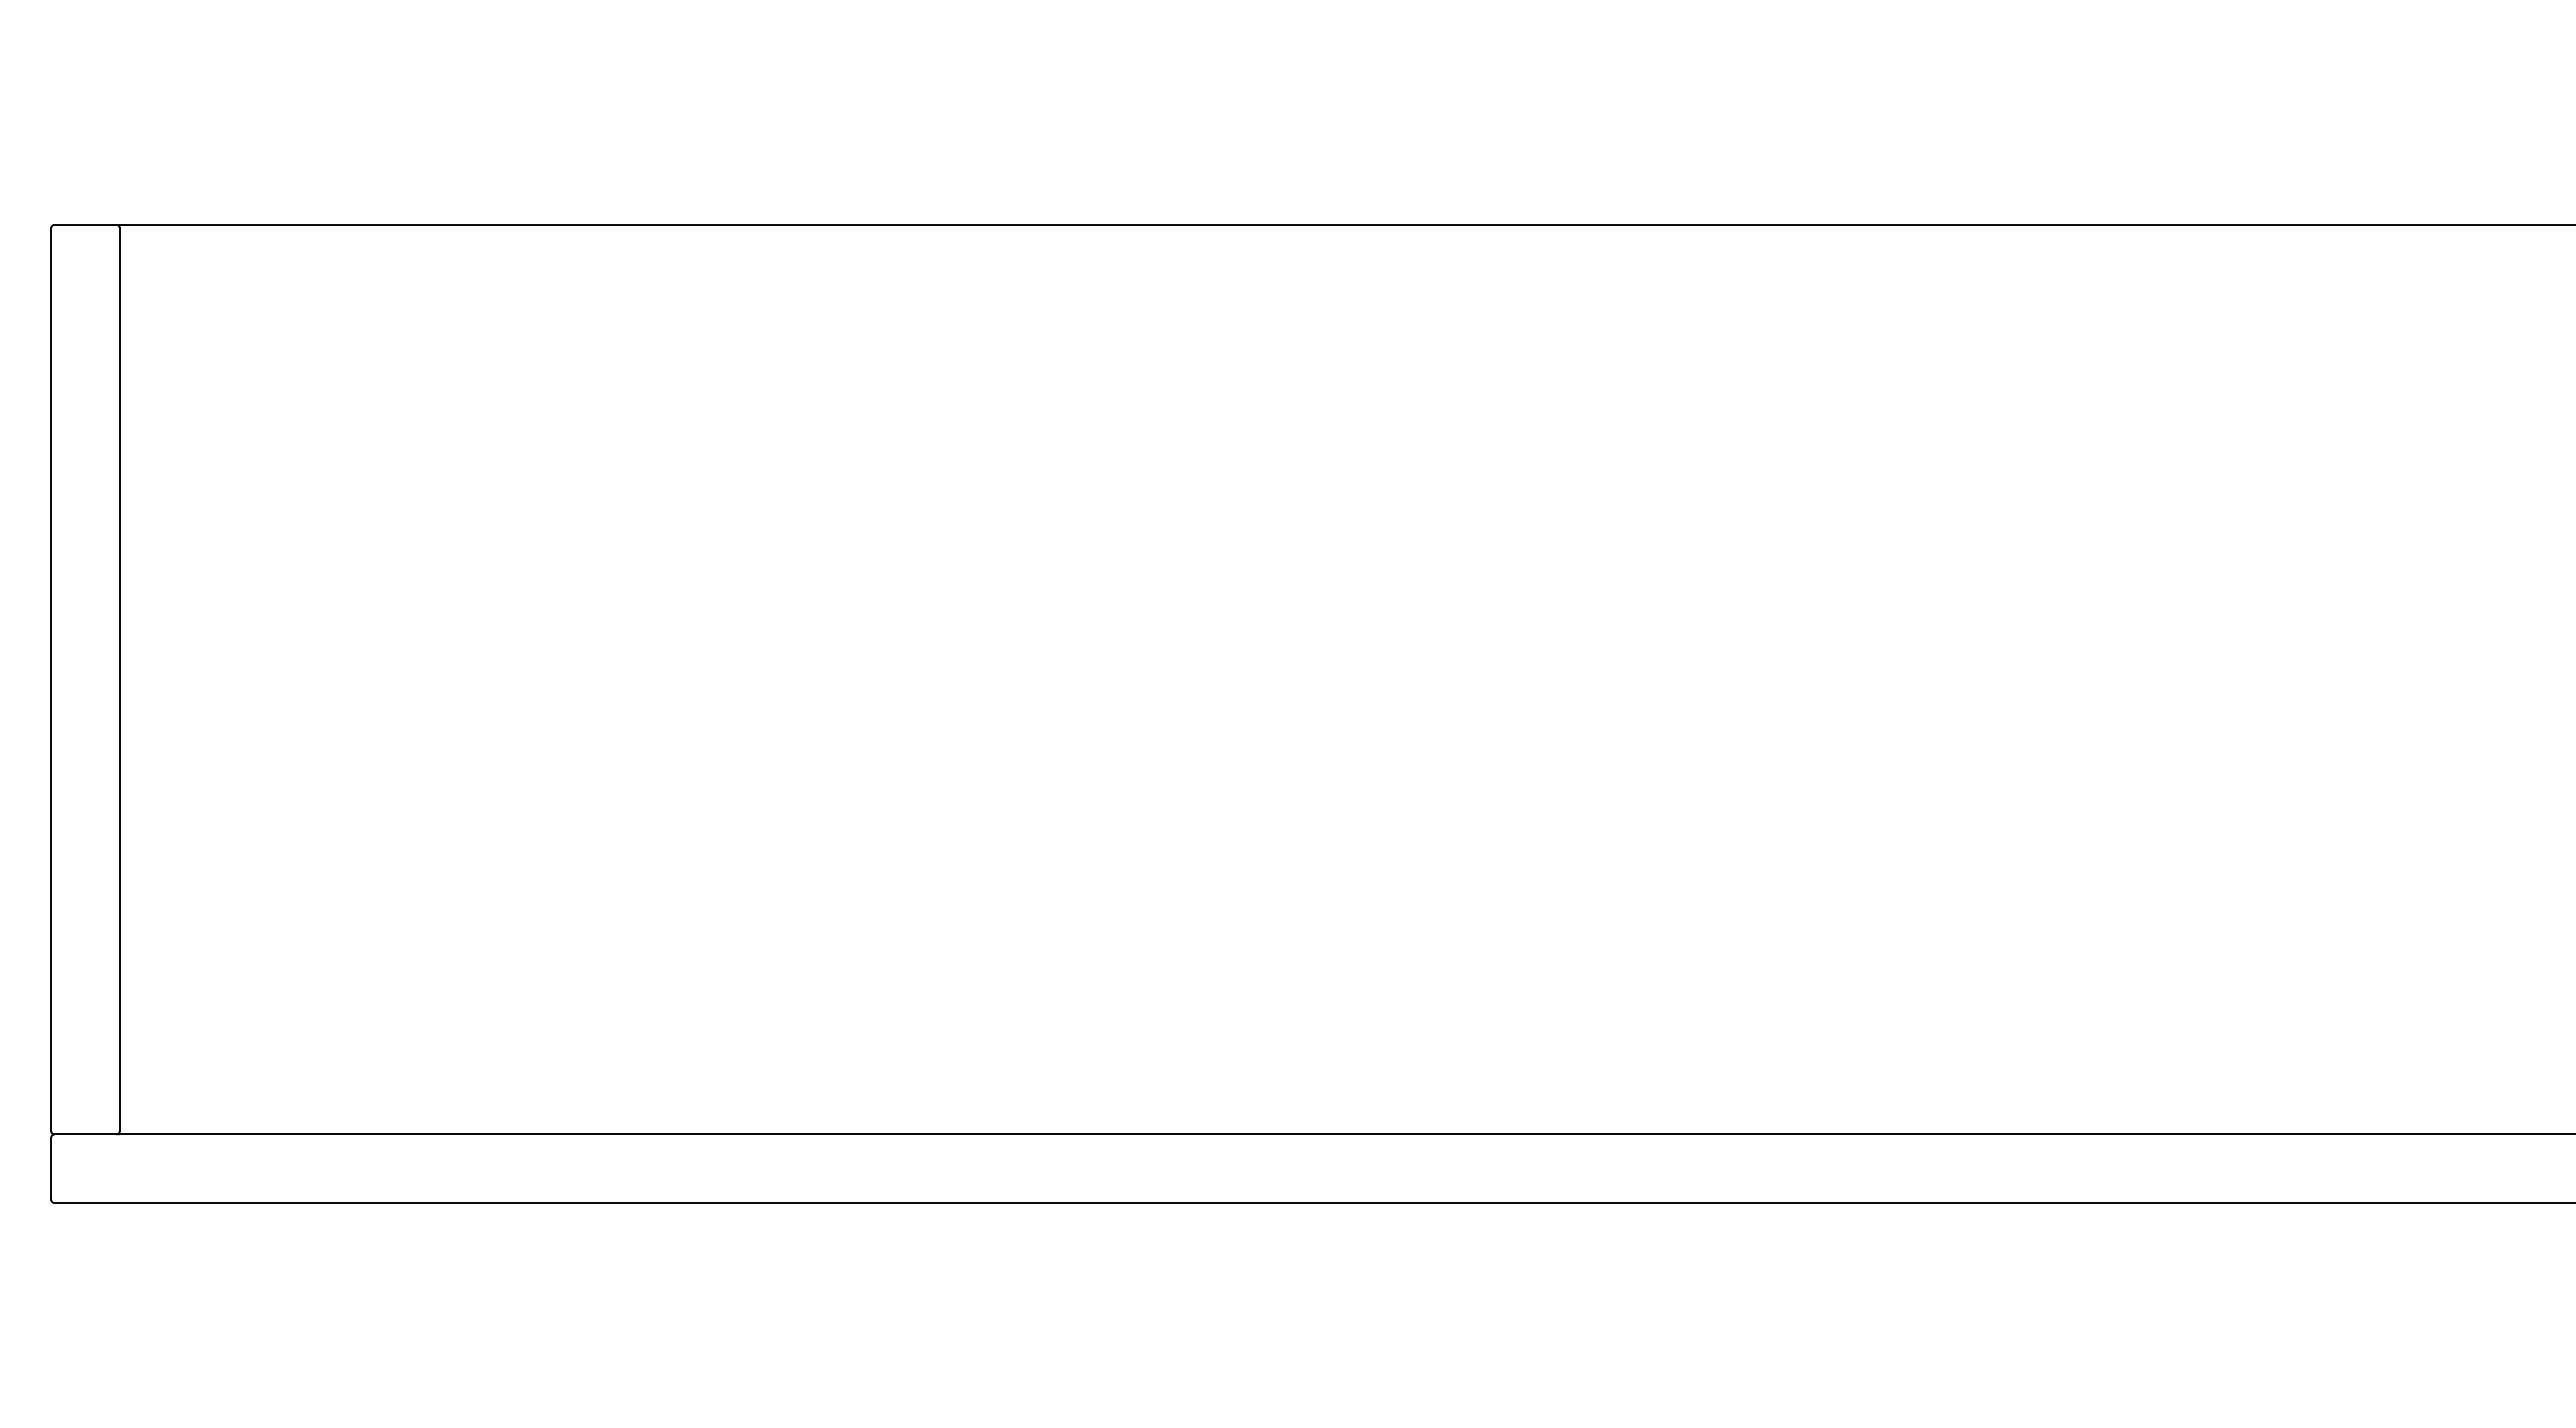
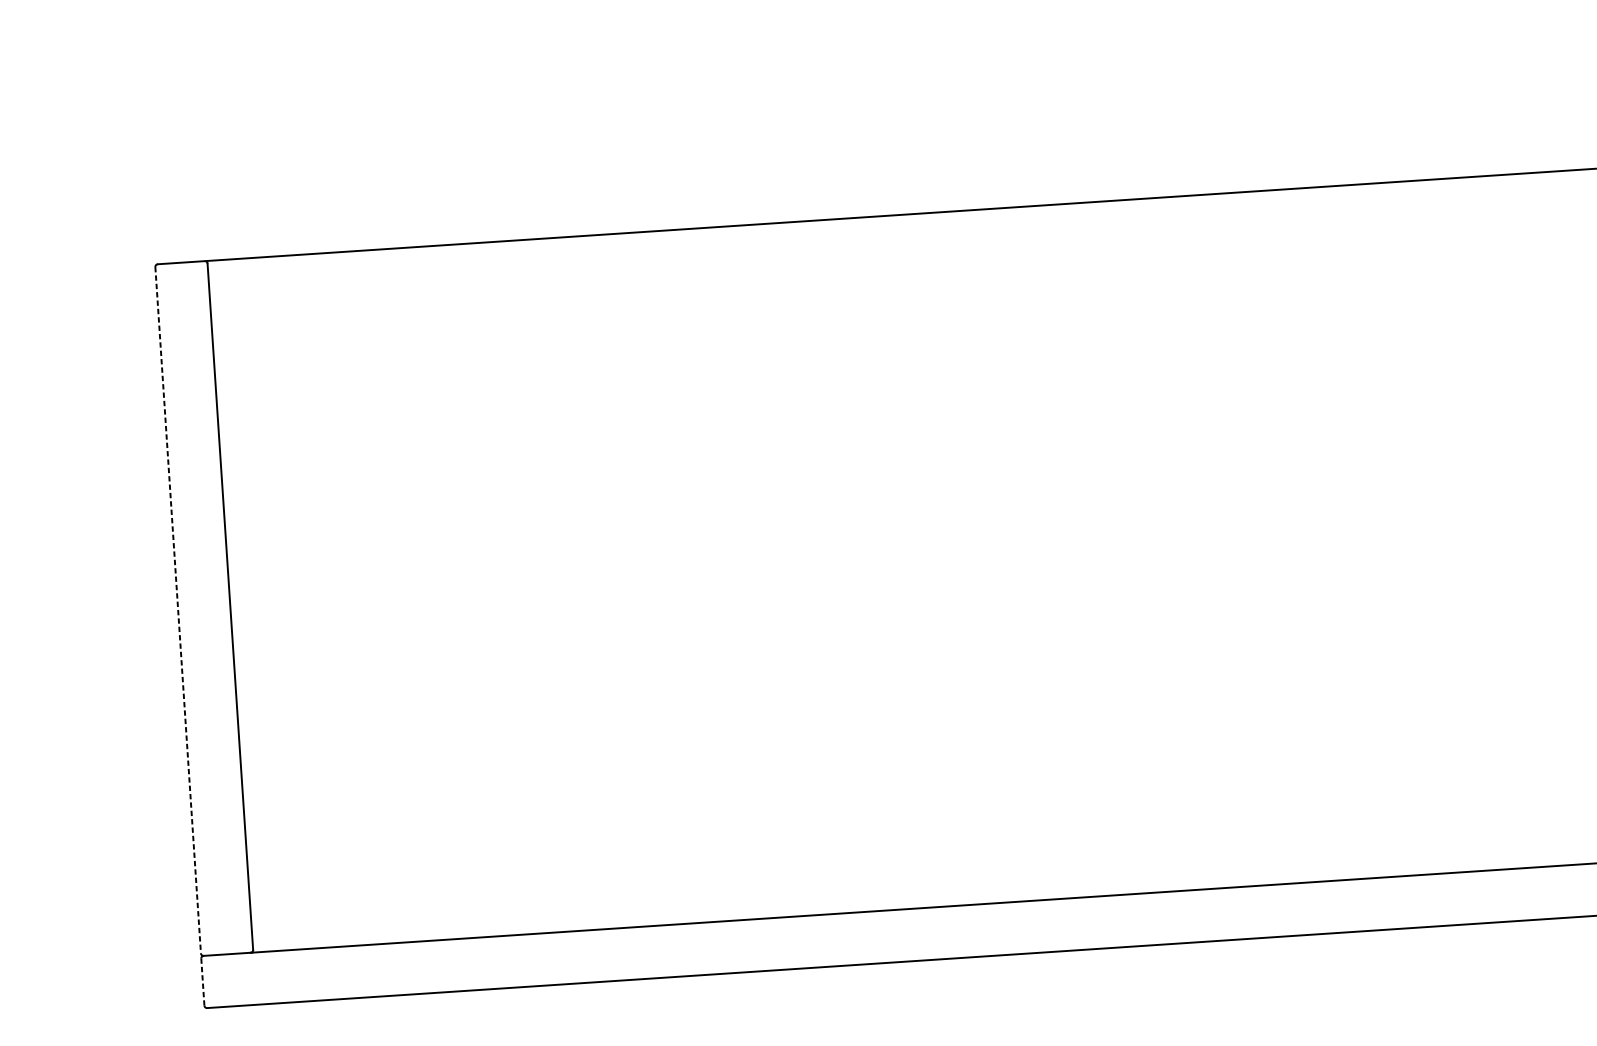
line: (51, 680) -> (178, 610), solid -> dashed
line: (51, 1168) -> (203, 981), solid -> dashed

